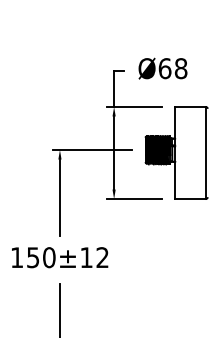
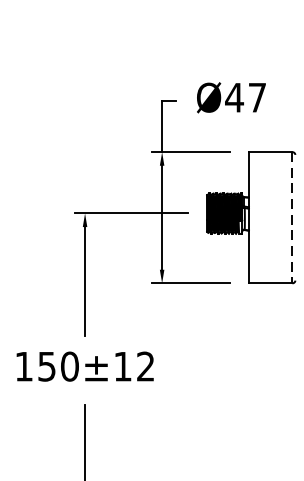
text: (172, 68) -> (245, 97), Ø68 -> Ø47
line: (205, 153) -> (292, 218), solid -> dashed

